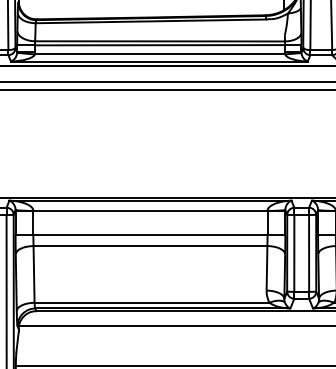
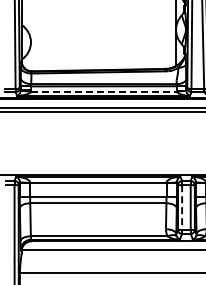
line: (159, 54) -> (103, 91), solid -> dashed
line: (294, 254) -> (182, 208), solid -> dashed

